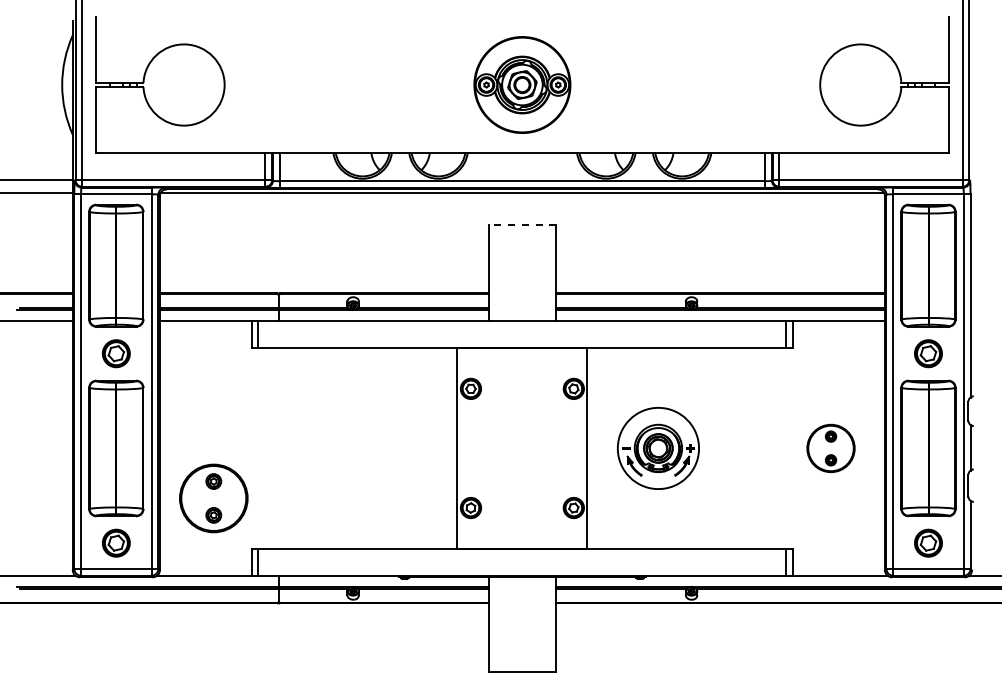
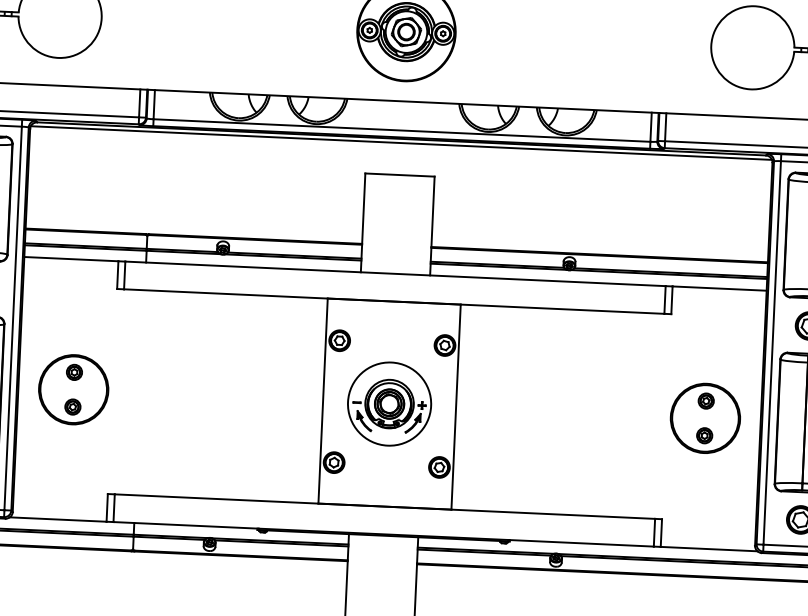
line: (522, 224) -> (400, 174), dashed -> solid
part: (657, 448) -> (388, 404), moved
part: (830, 448) -> (704, 418), size x1.43
part: (213, 498) -> (73, 389), moved

